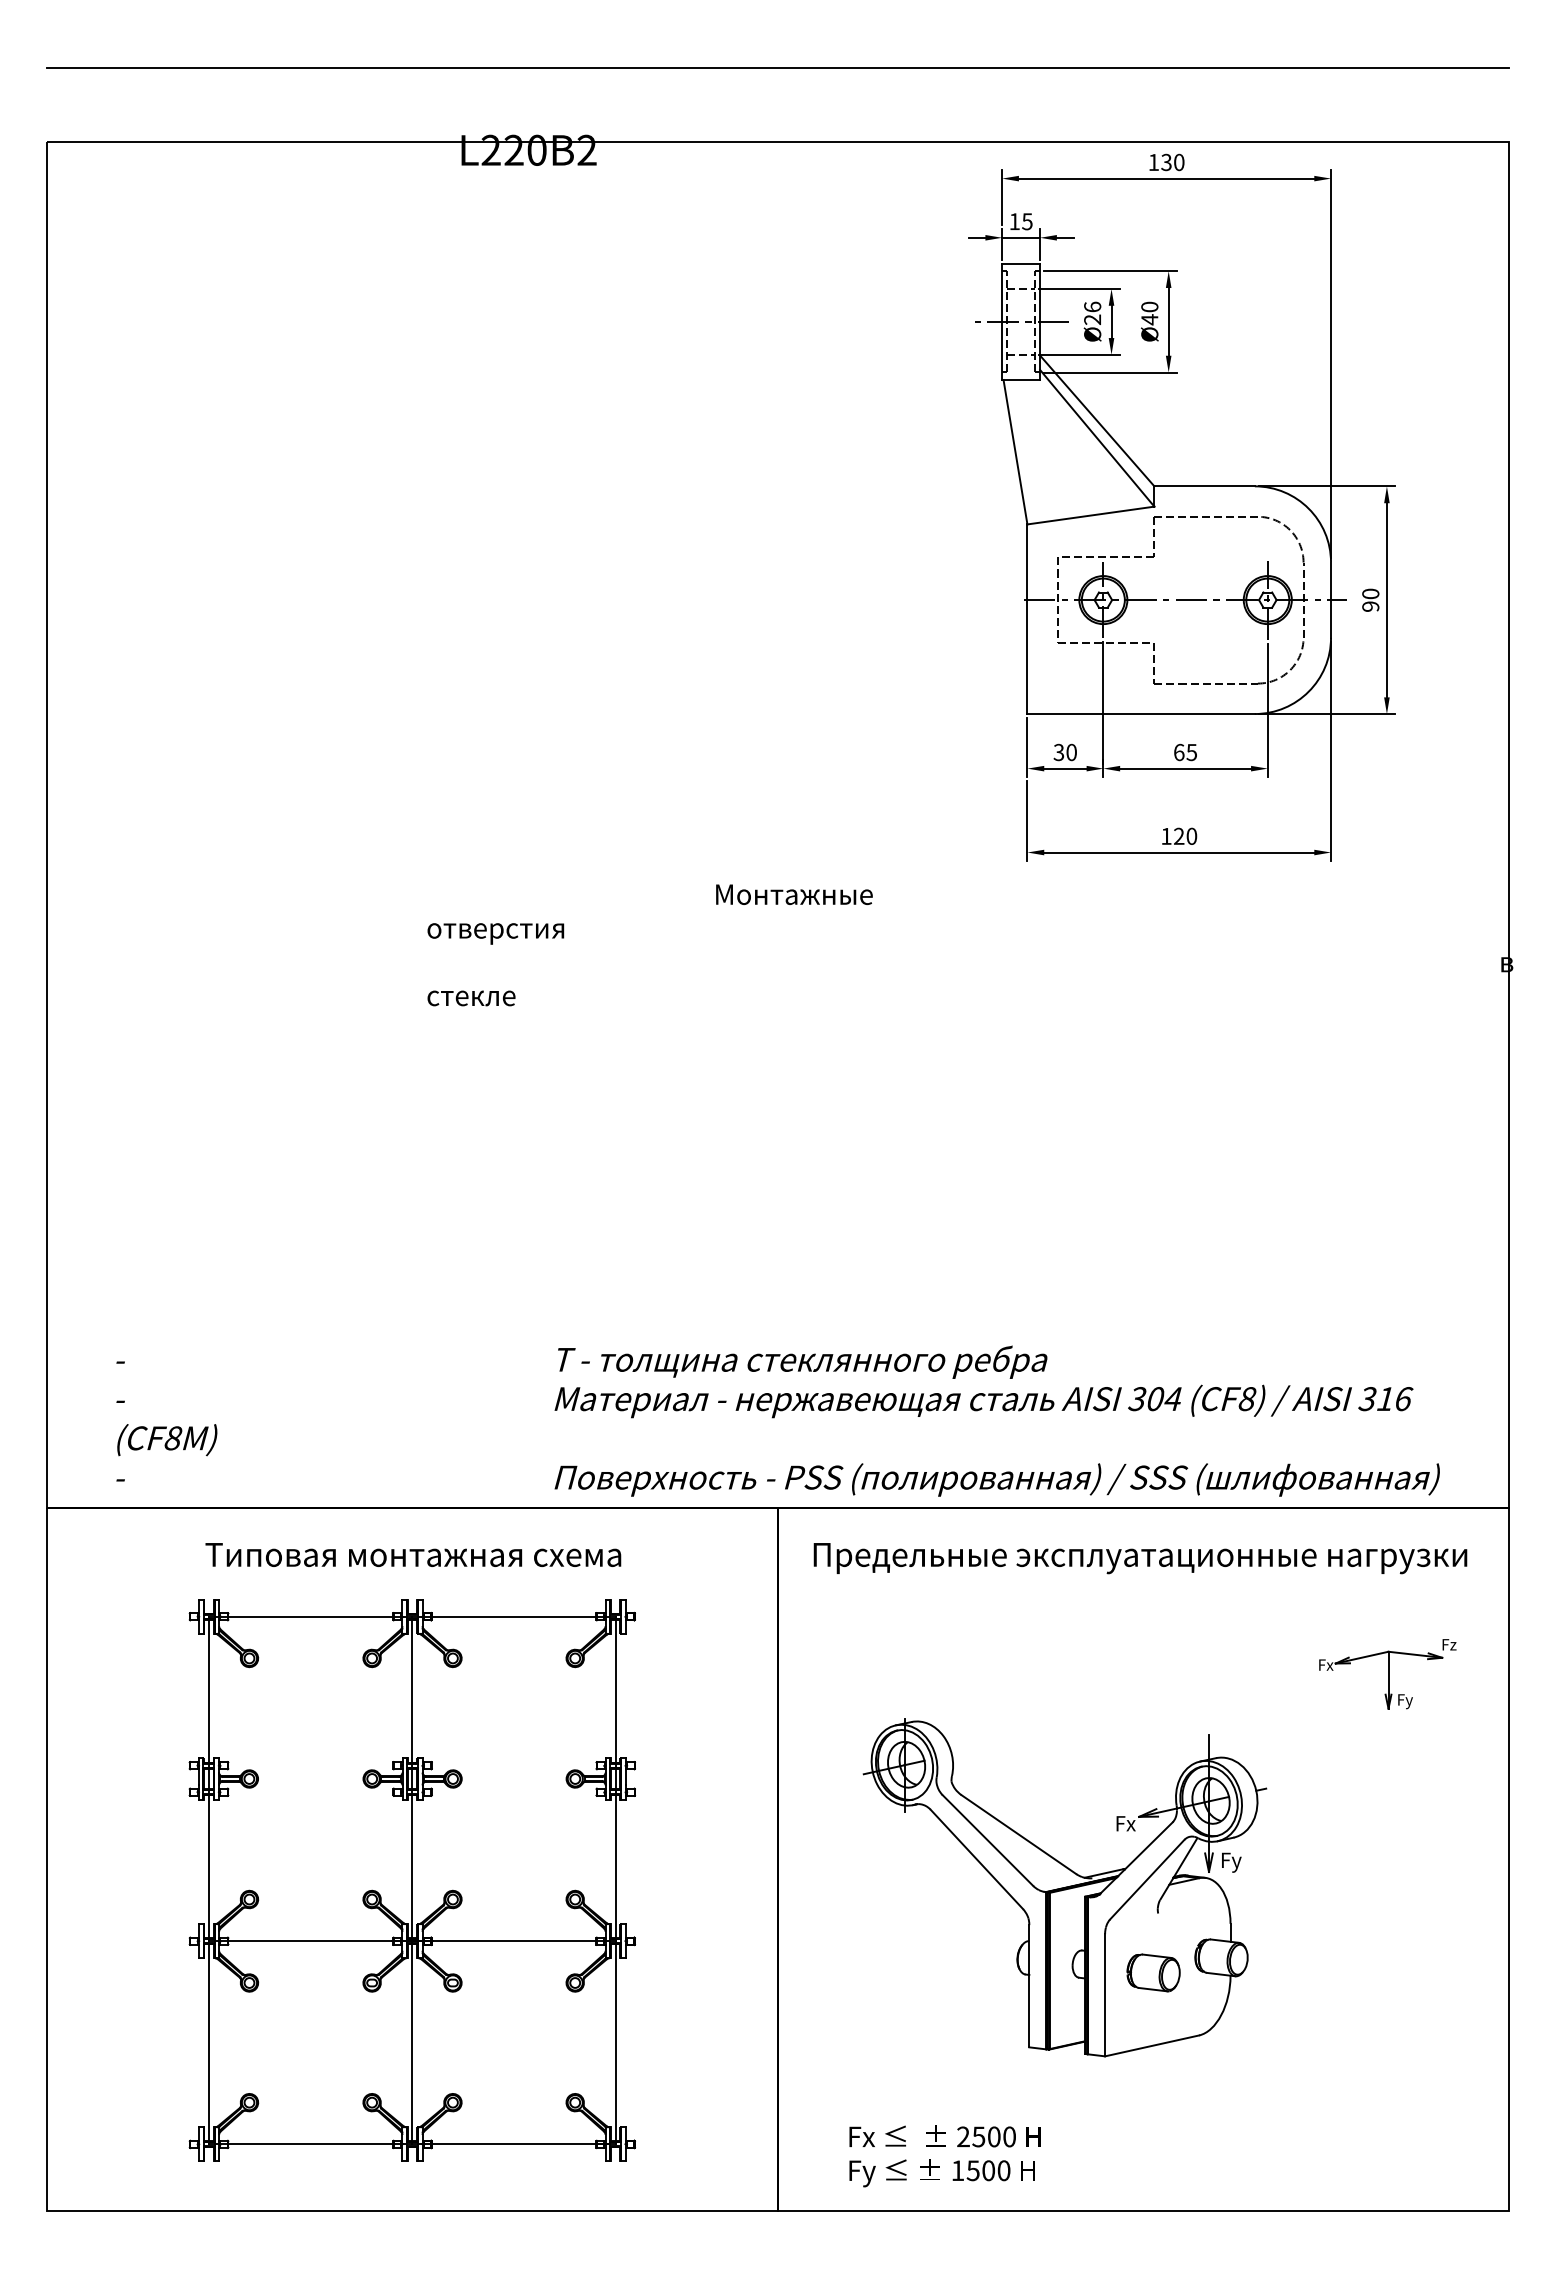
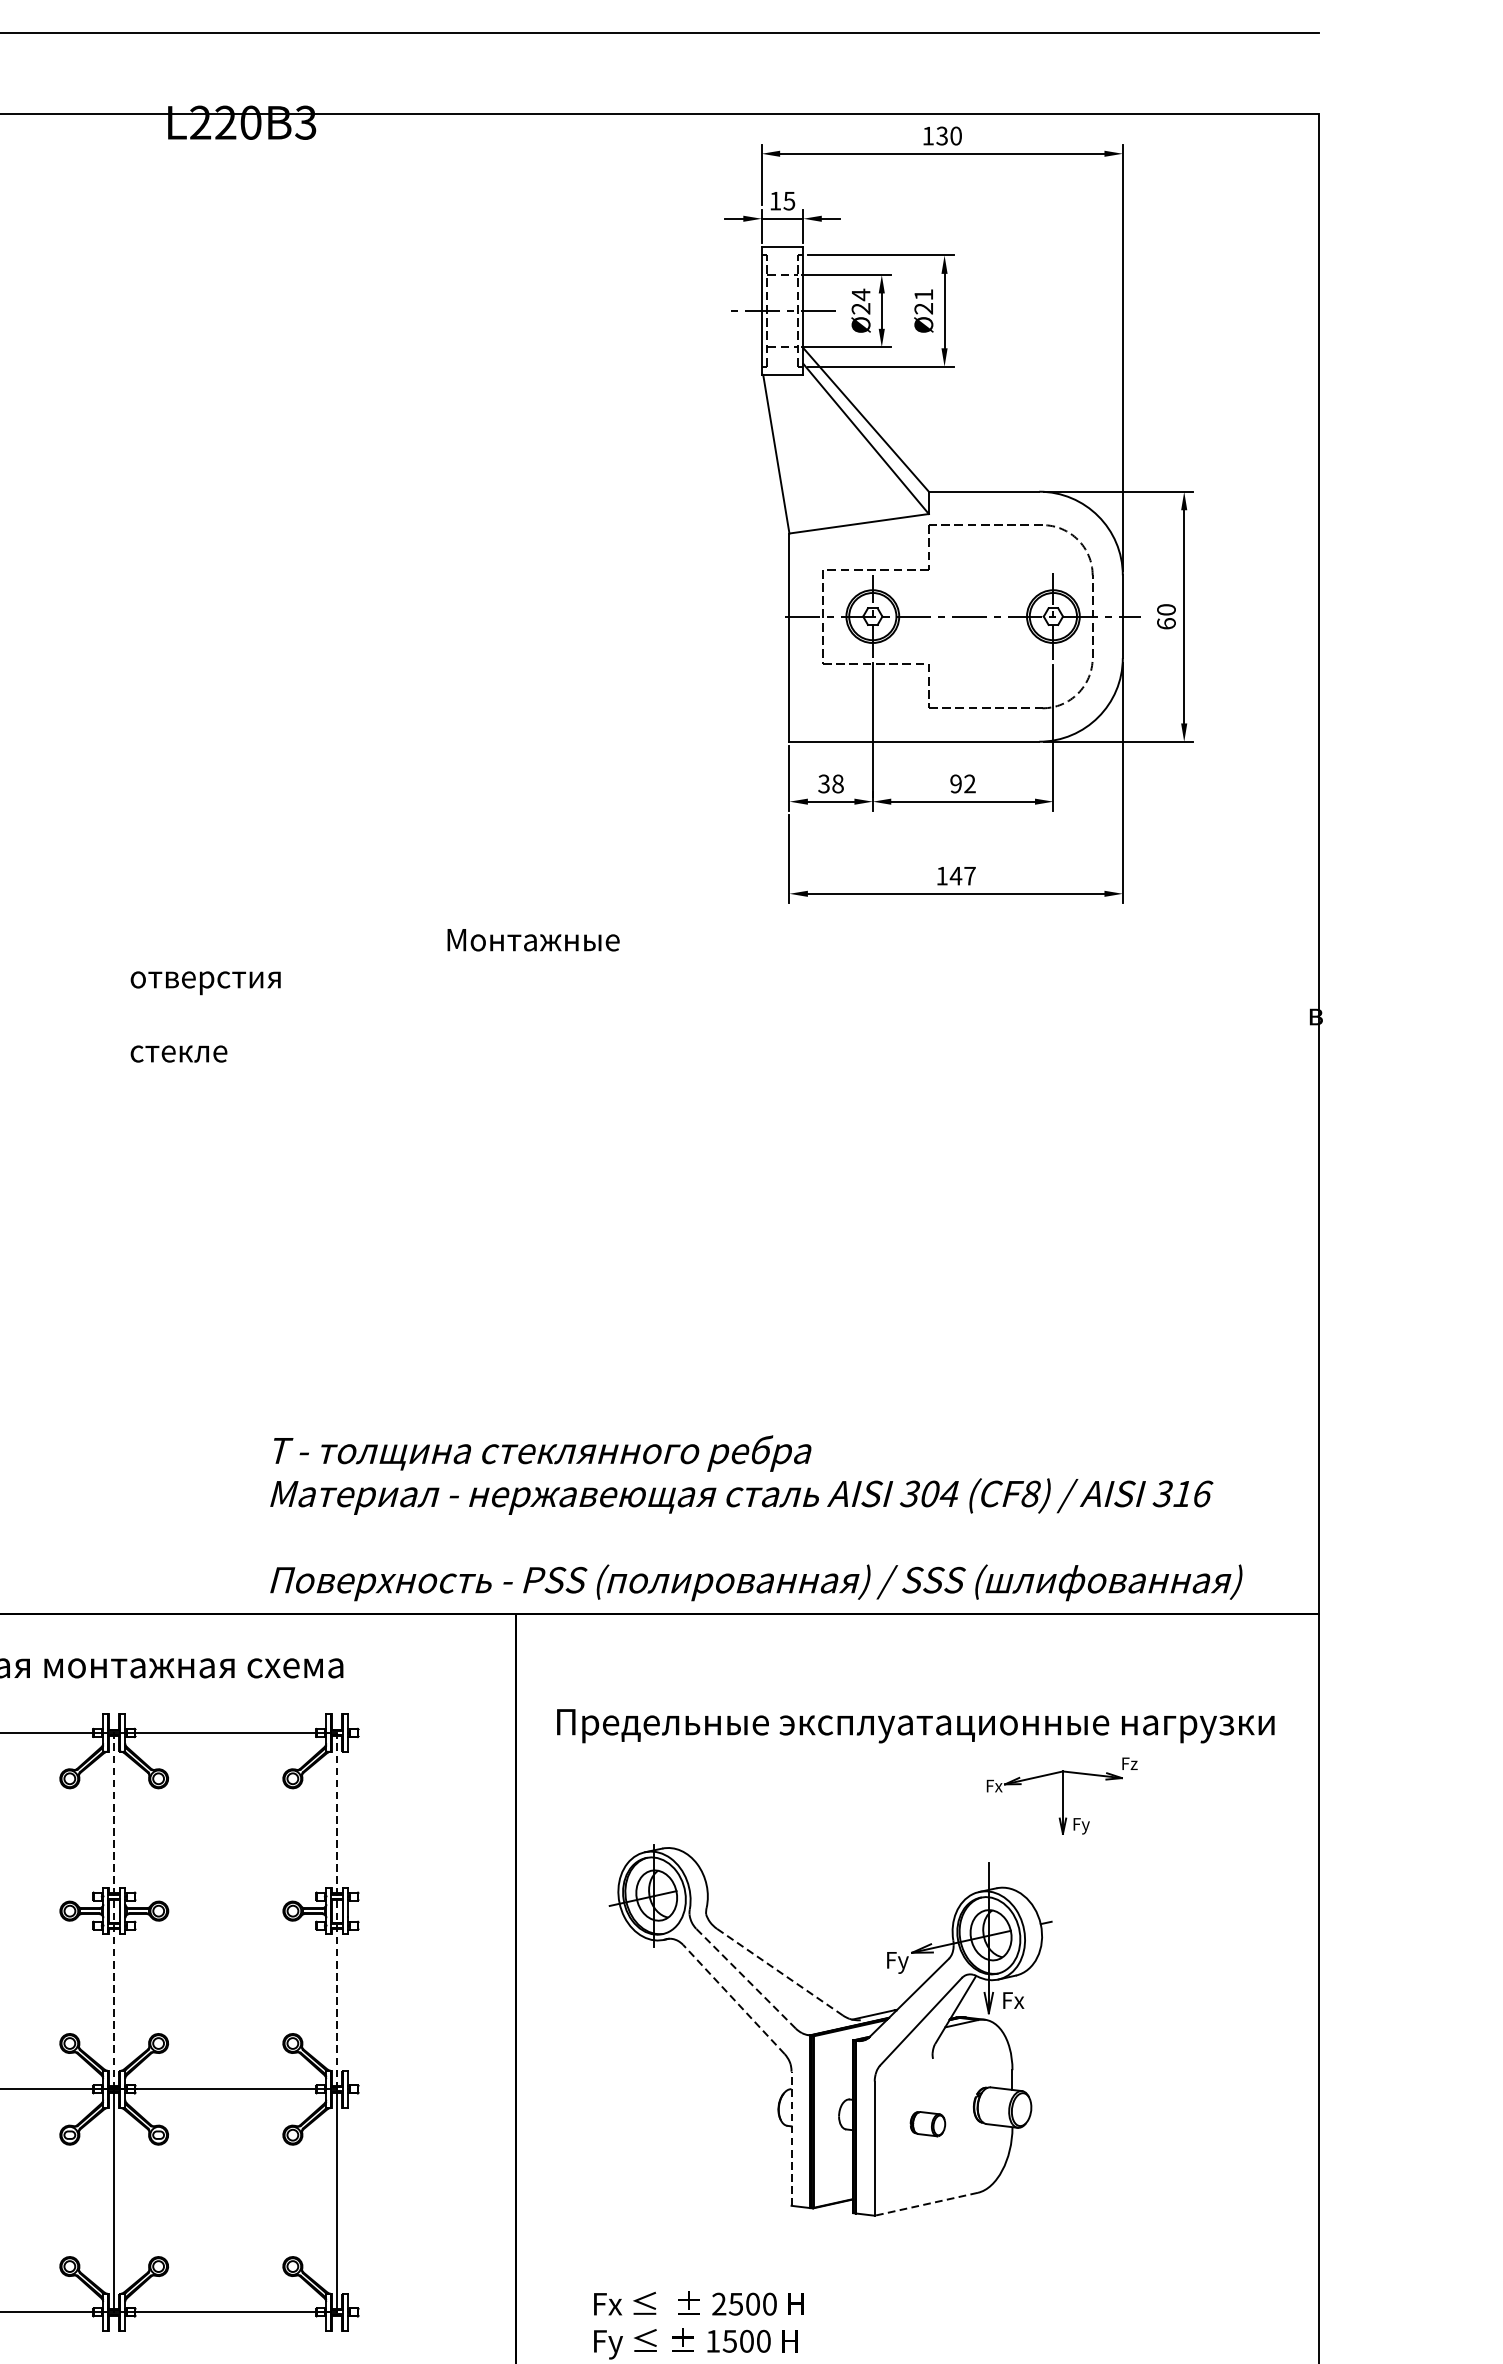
text: (586, 150) -> (305, 122), L220B2 -> L220B3
text: (1092, 306) -> (860, 294), Ø26 -> Ø24
text: (1149, 313) -> (923, 301), Ø40 -> Ø21
text: (1370, 606) -> (1166, 623), 90 -> 60
text: (1071, 752) -> (837, 783), 30 -> 38
text: (1185, 752) -> (963, 783), 65 -> 92
text: (1185, 835) -> (963, 875), 120 -> 147
text: (1140, 1558) -> (915, 1726), moved
part: (1387, 1674) -> (1061, 1796), moved
line: (412, 1778) -> (114, 1910), solid -> dashed
line: (615, 1778) -> (337, 1910), solid -> dashed
text: (1126, 1826) -> (898, 1963), Fx -> Fy
line: (1018, 1834) -> (779, 1972), solid -> dashed
line: (987, 1840) -> (745, 1978), solid -> dashed
line: (976, 1859) -> (733, 1999), solid -> dashed
text: (1231, 1862) -> (1013, 2002), Fy -> Fx
part: (1153, 1972) -> (927, 2123), size x0.6
line: (1029, 1985) -> (791, 2137), solid -> dashed
line: (1151, 2046) -> (925, 2204), solid -> dashed

